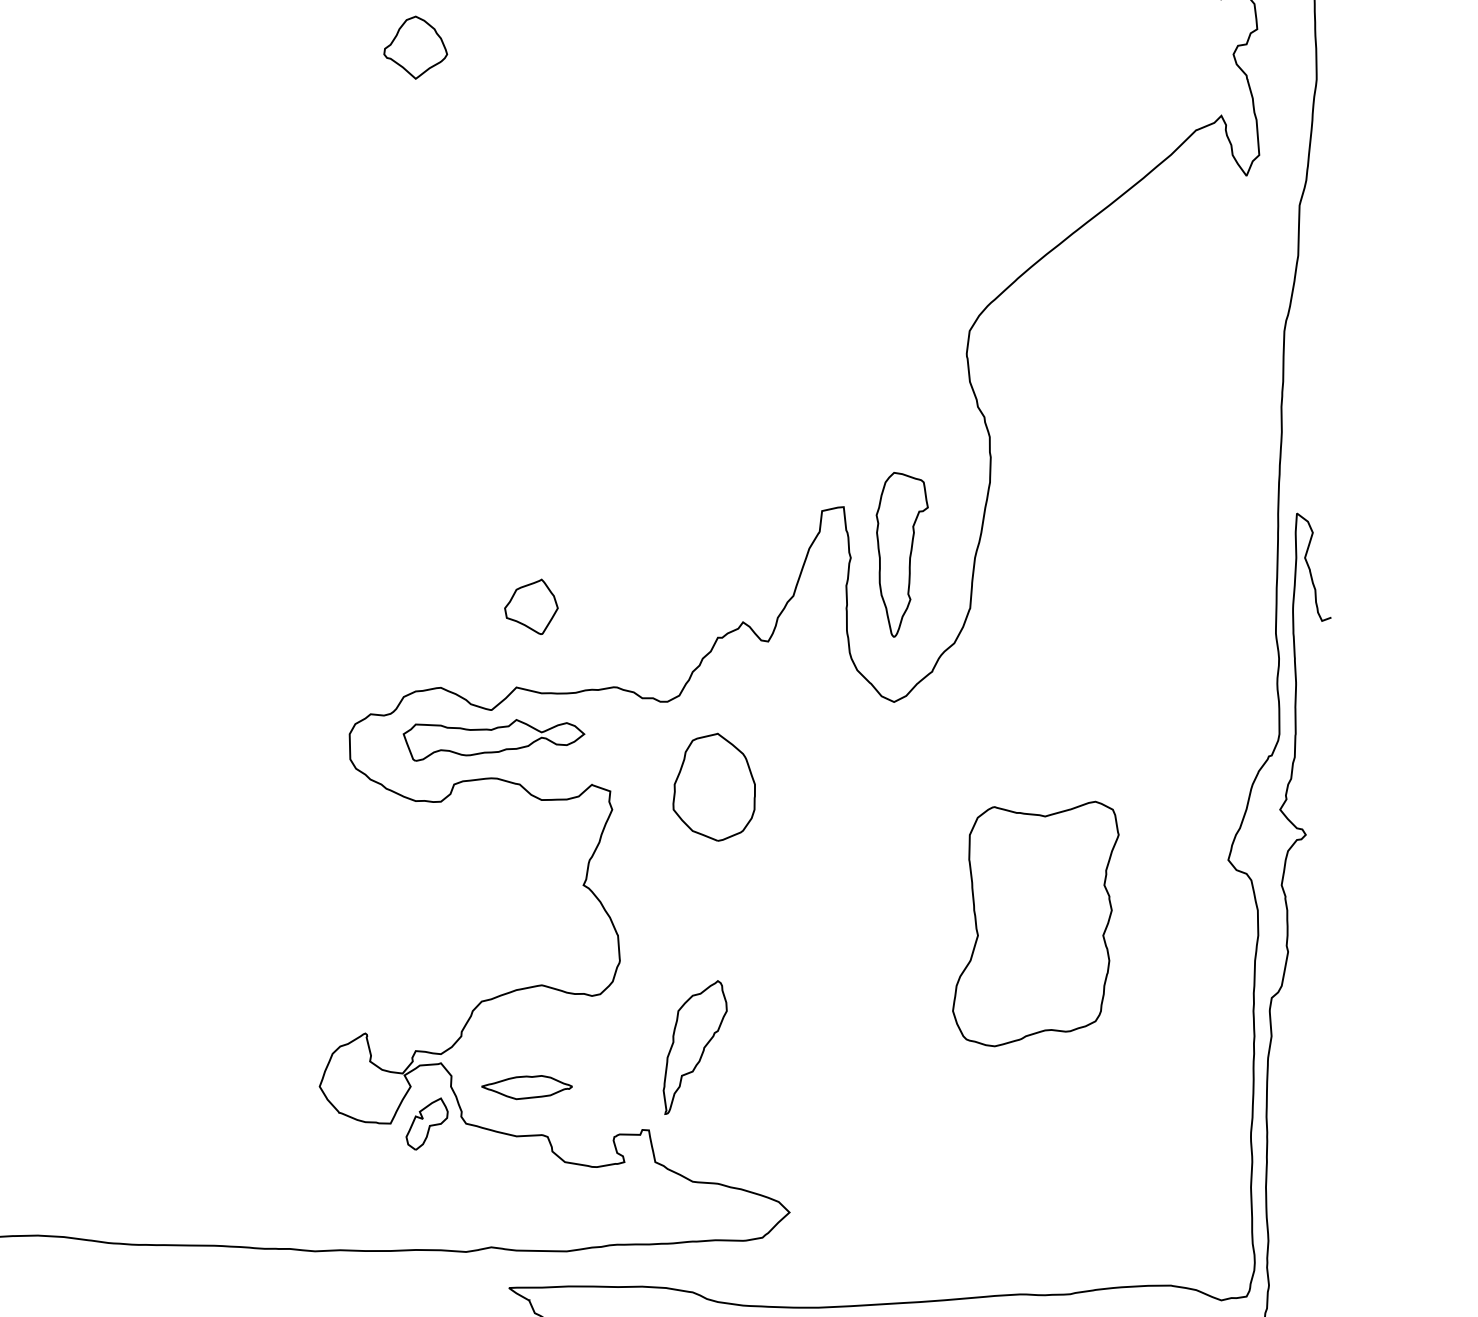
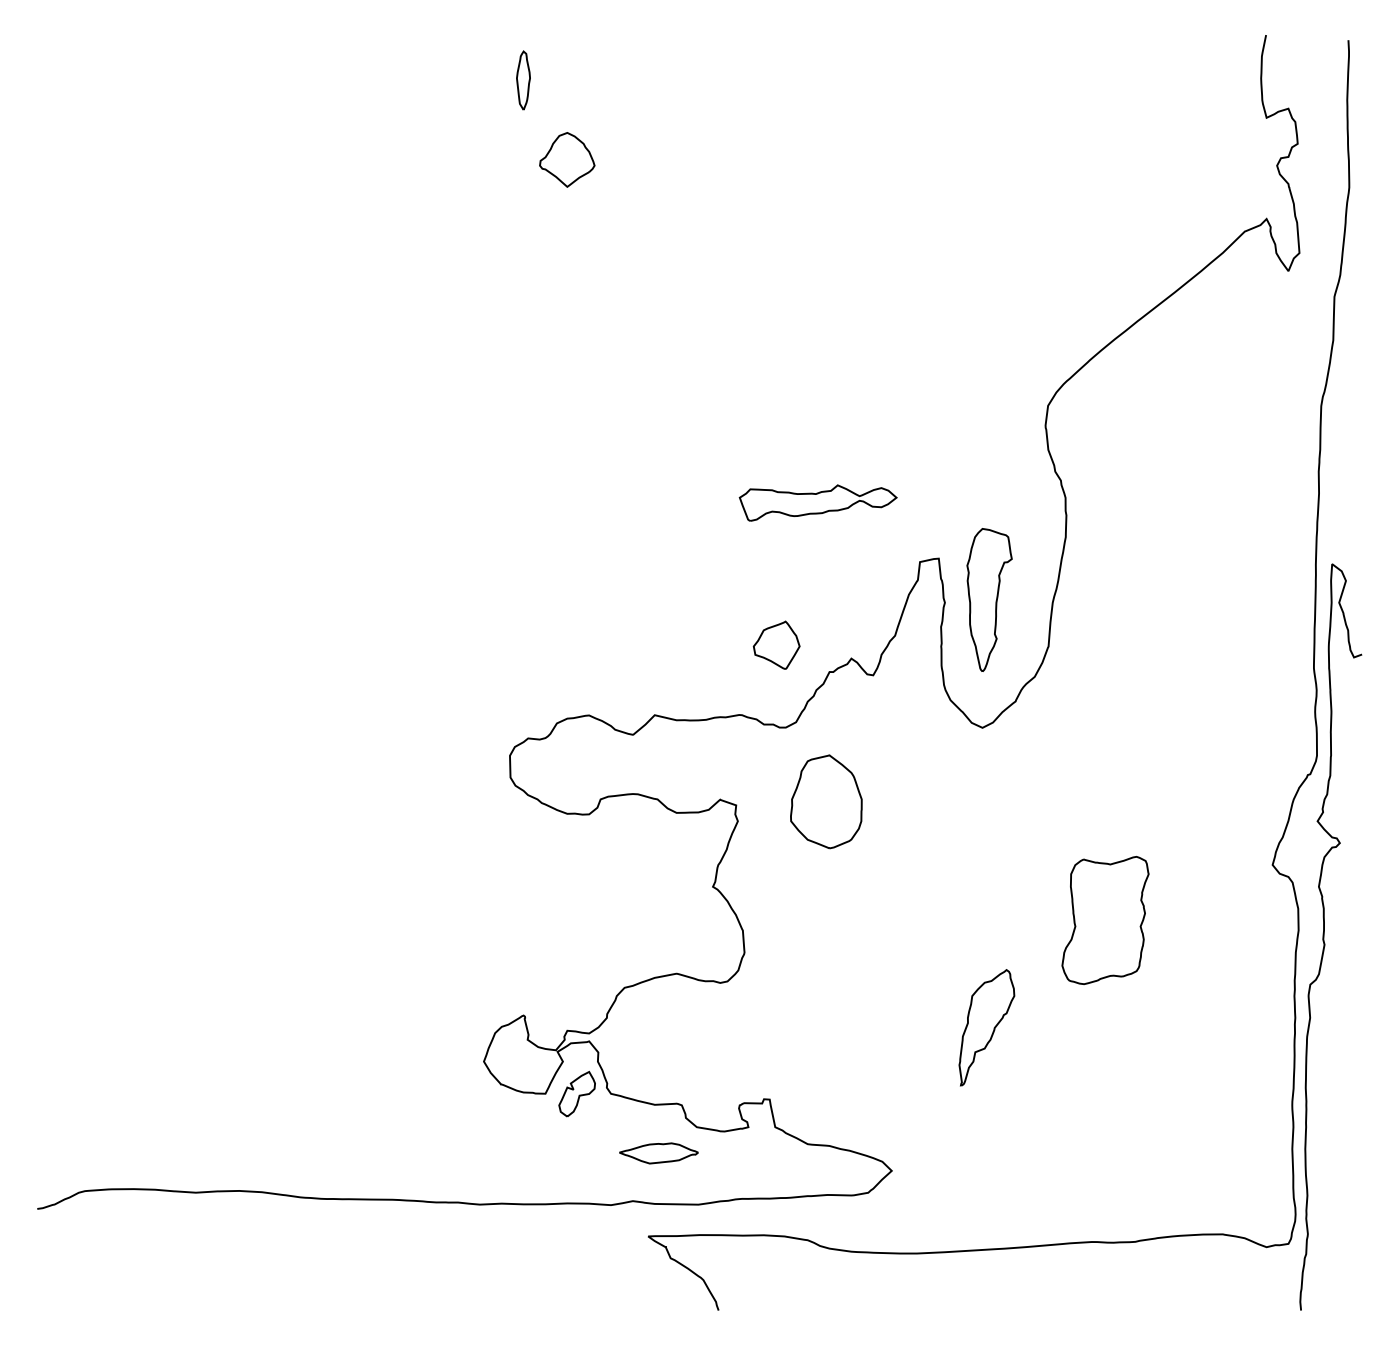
part: (531, 606) -> (776, 644), moved
part: (493, 739) -> (817, 502), moved
part: (1035, 924) -> (1105, 920), size x0.6
part: (694, 1047) -> (986, 1027), moved
part: (526, 1087) -> (658, 1153), moved

